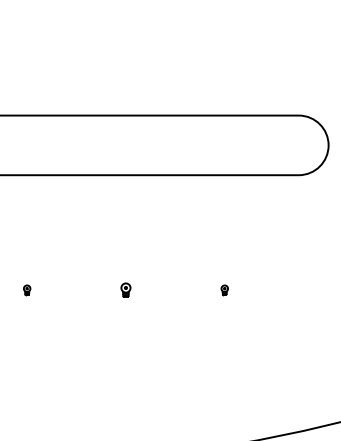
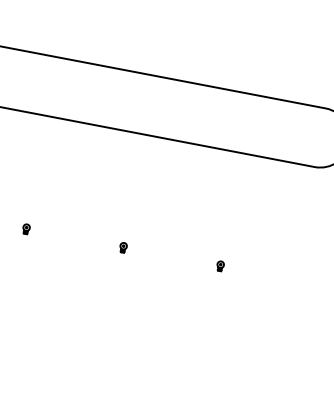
part: (125, 290) -> (122, 247), size x0.71

